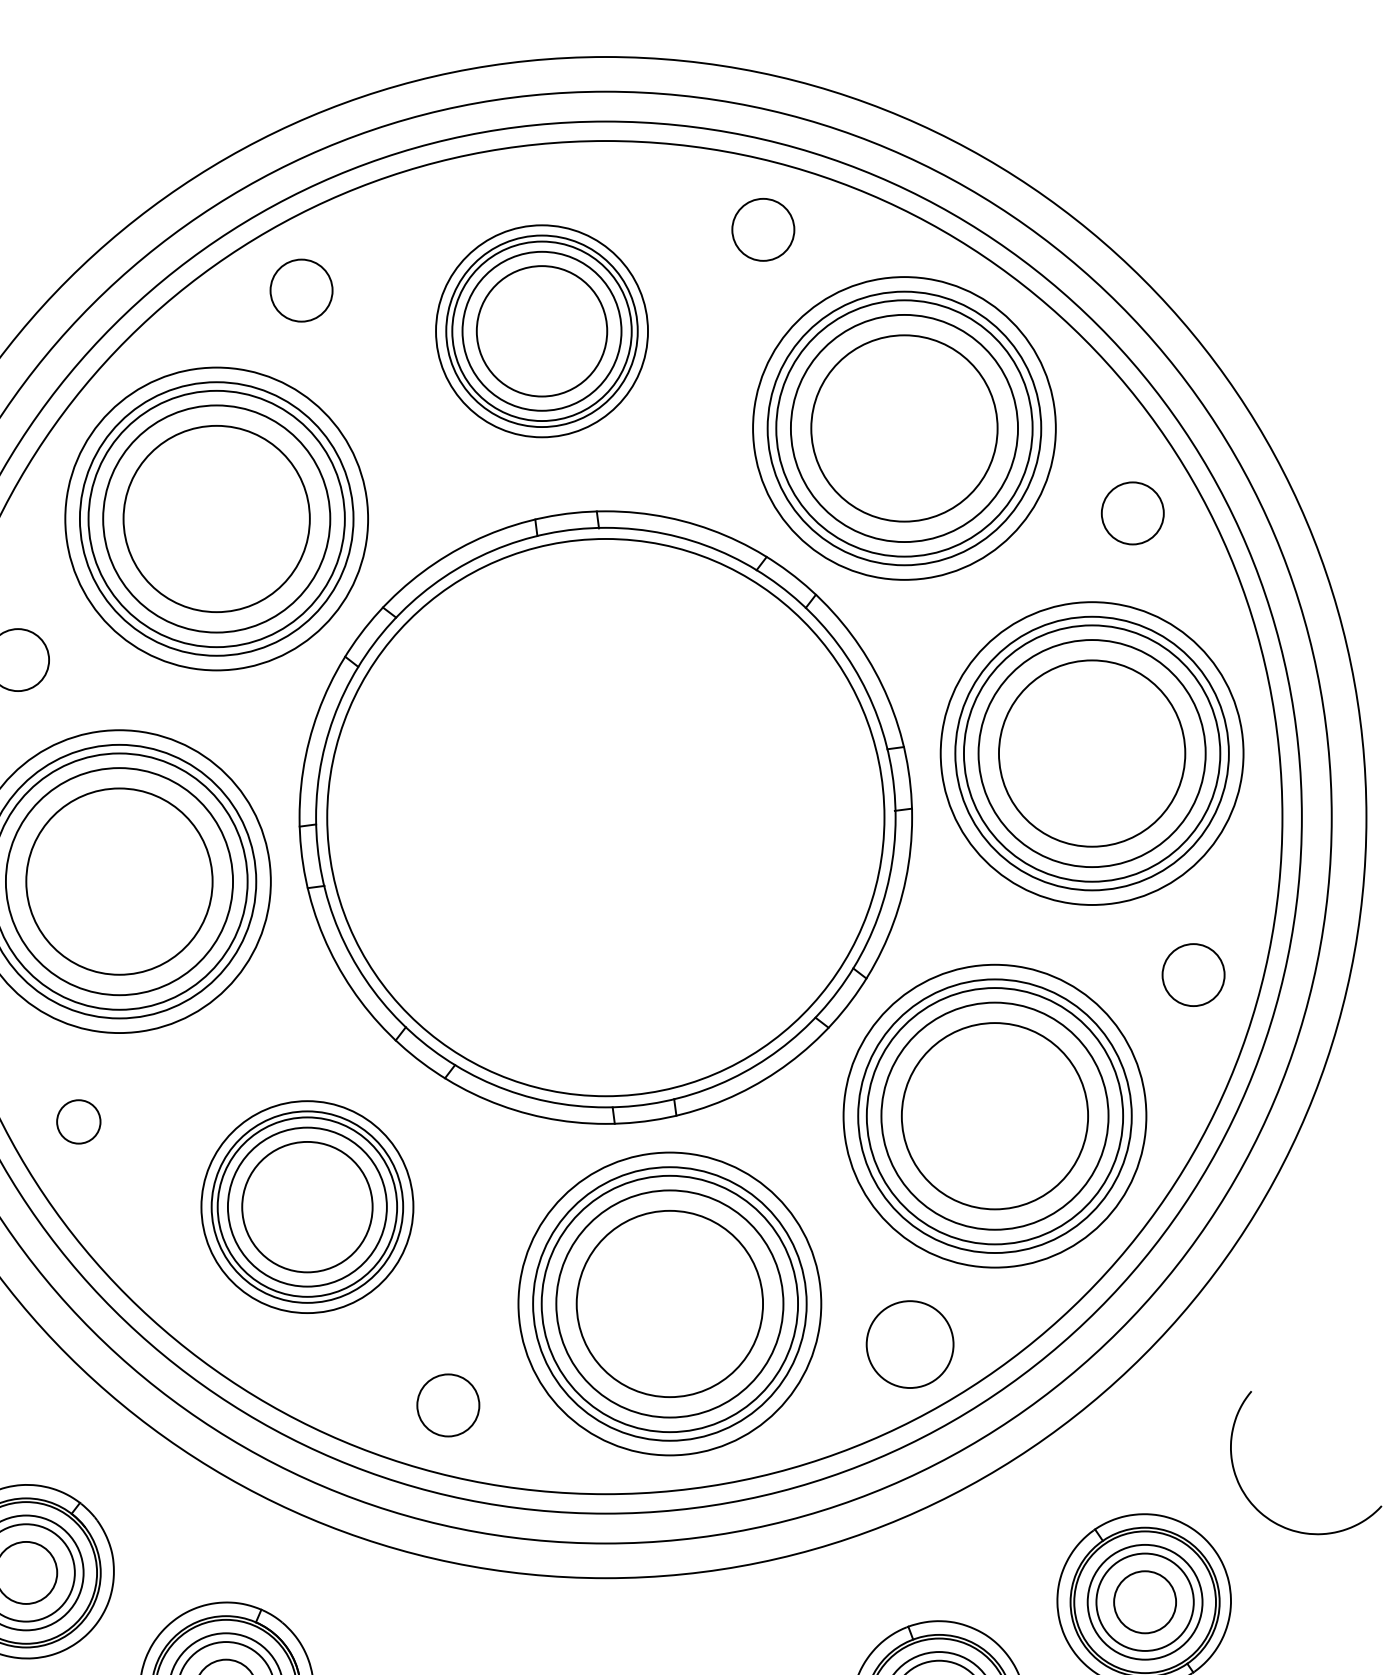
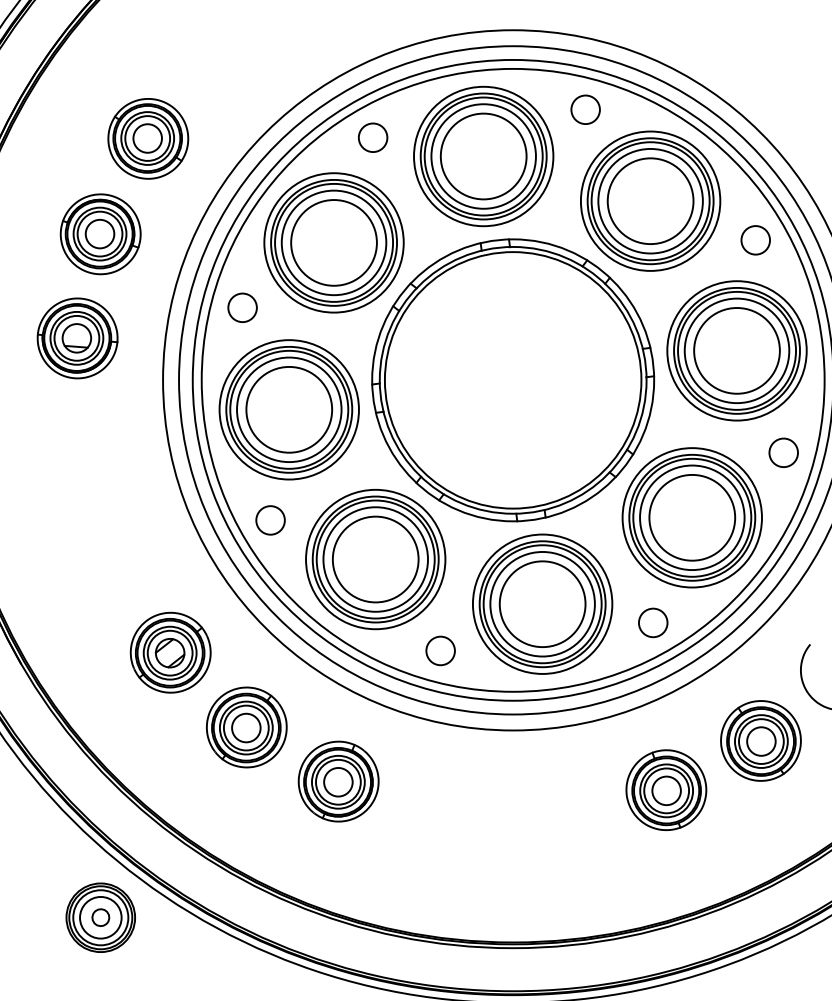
part: (541, 331) -> (483, 156), size x1.43
circle: (78, 1122) -> (270, 520), size x1.43
part: (306, 1206) -> (375, 559), size x1.43
circle: (908, 1343) -> (652, 622), size x0.71

